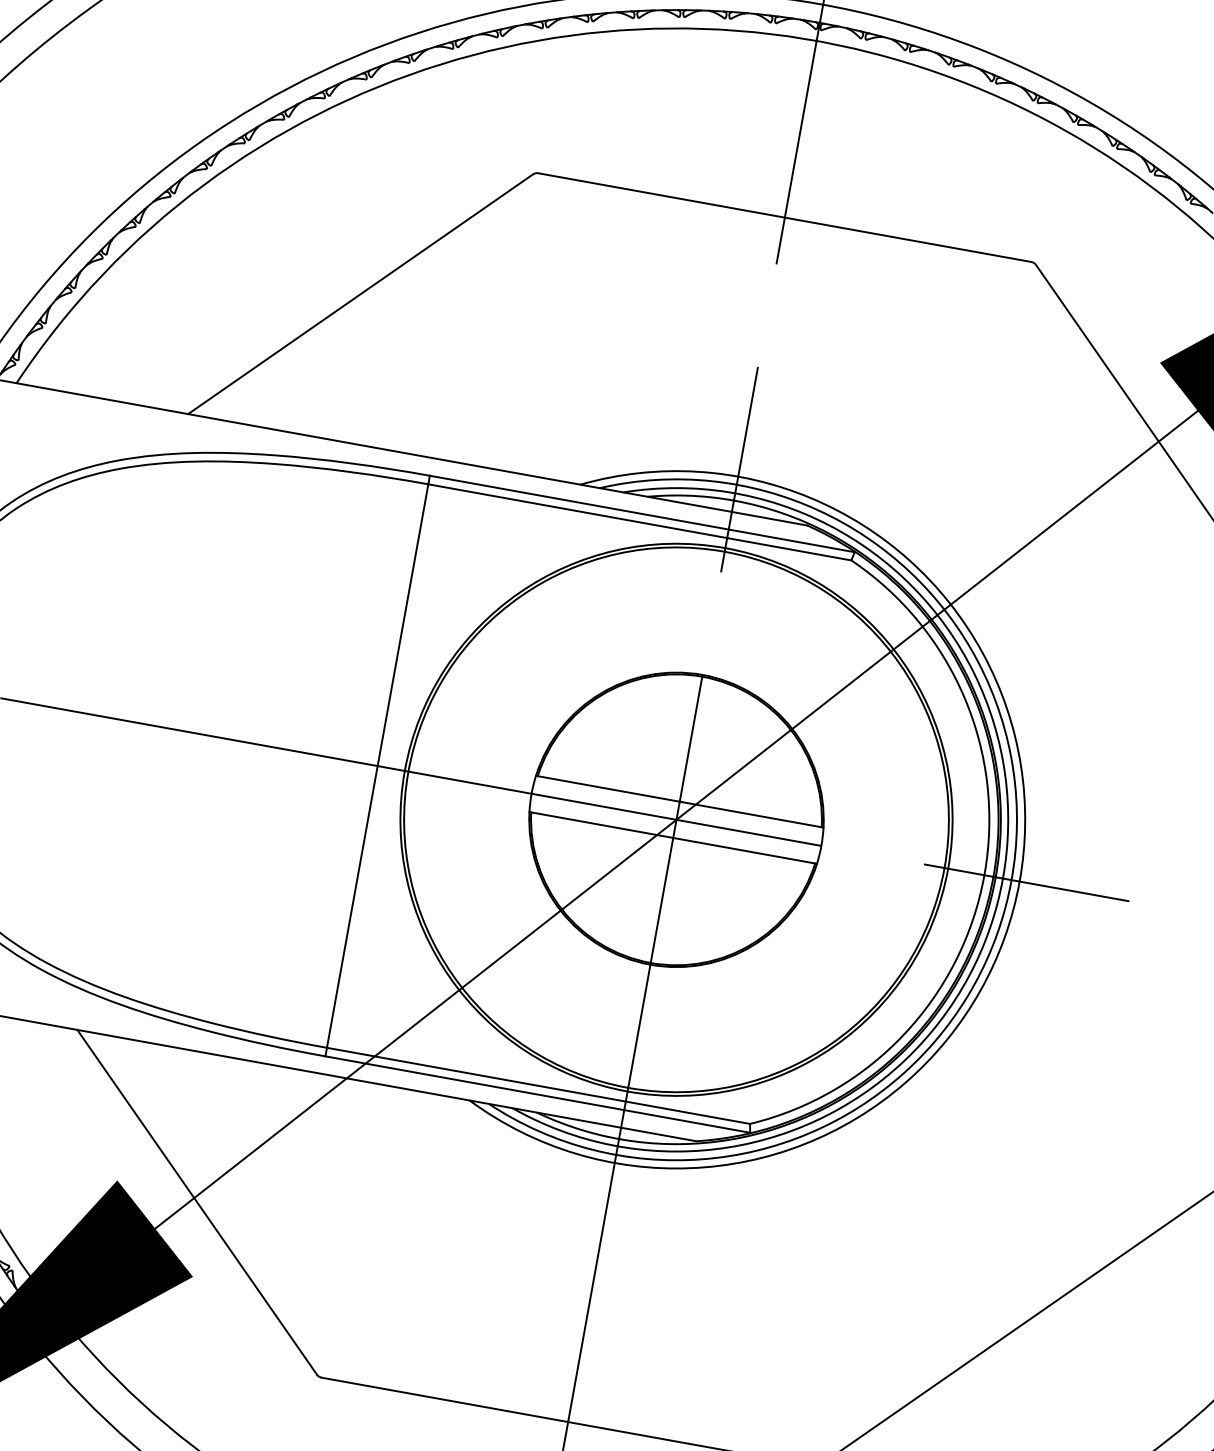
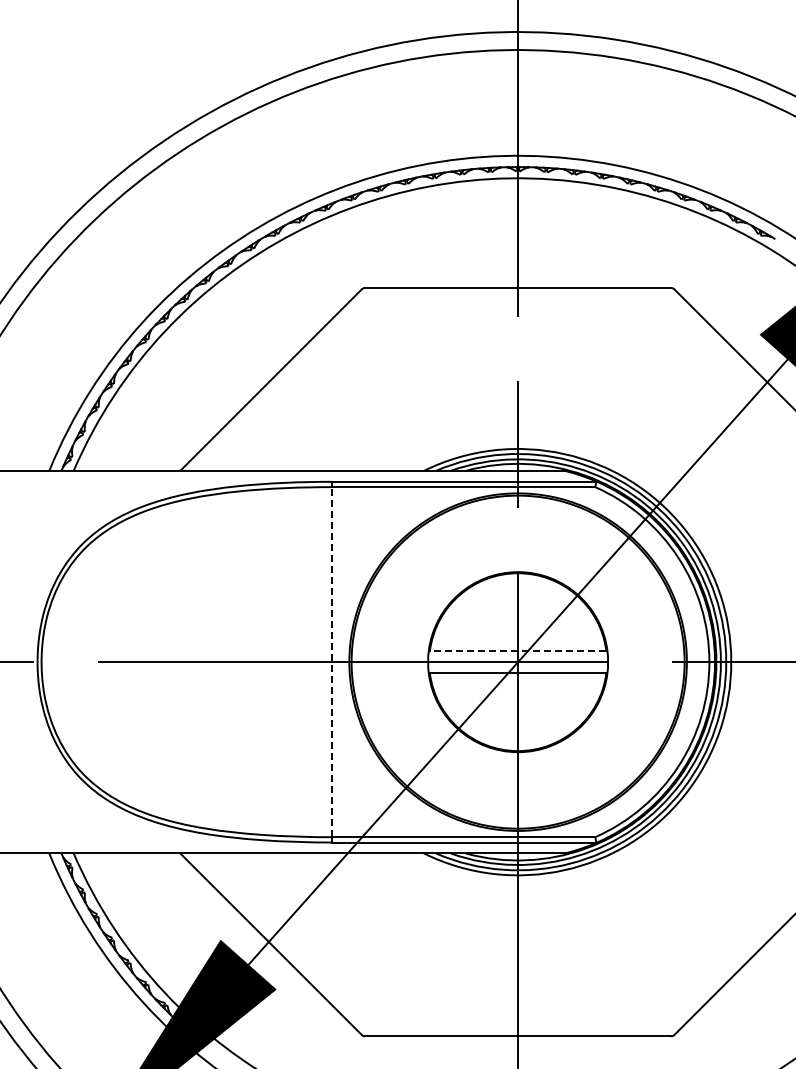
line: (377, 764) -> (332, 661), solid -> dashed
line: (678, 800) -> (517, 650), solid -> dashed

